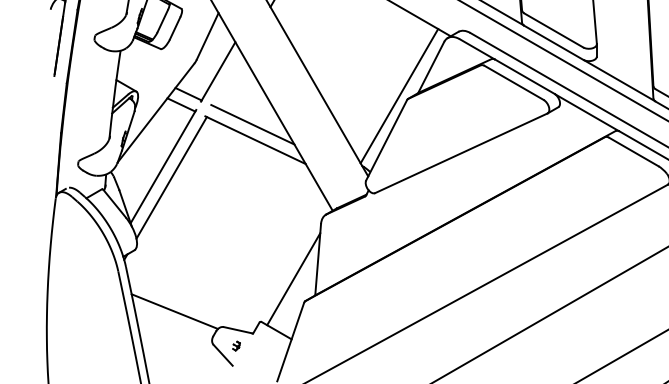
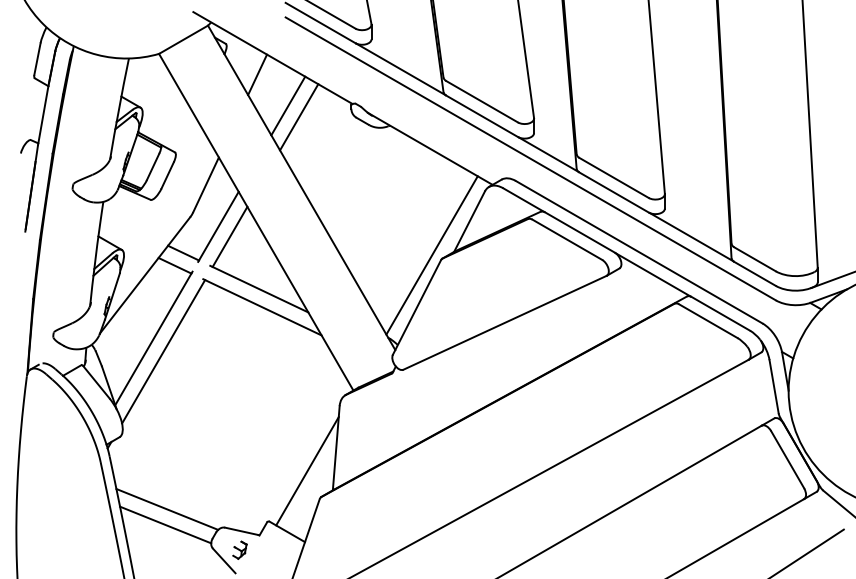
line: (227, 80) -> (229, 236), added
line: (173, 324) -> (165, 524), added
part: (236, 345) -> (239, 549), size x1.67

